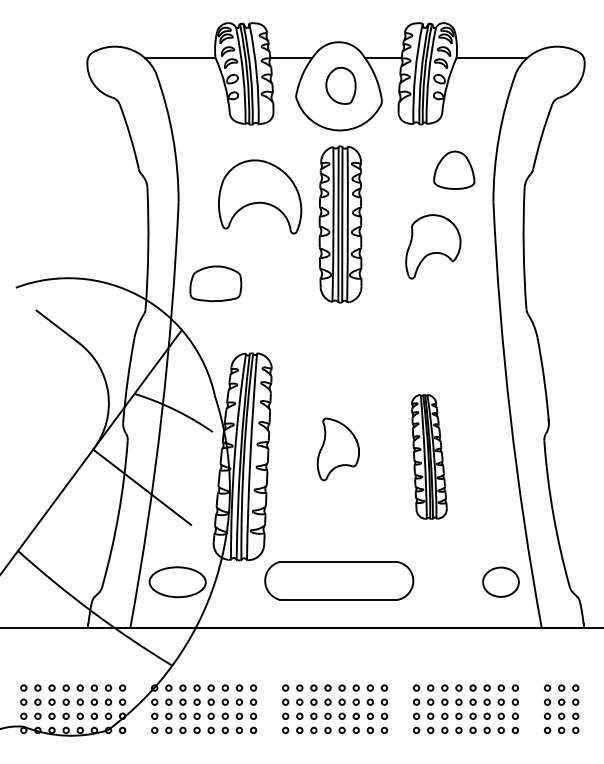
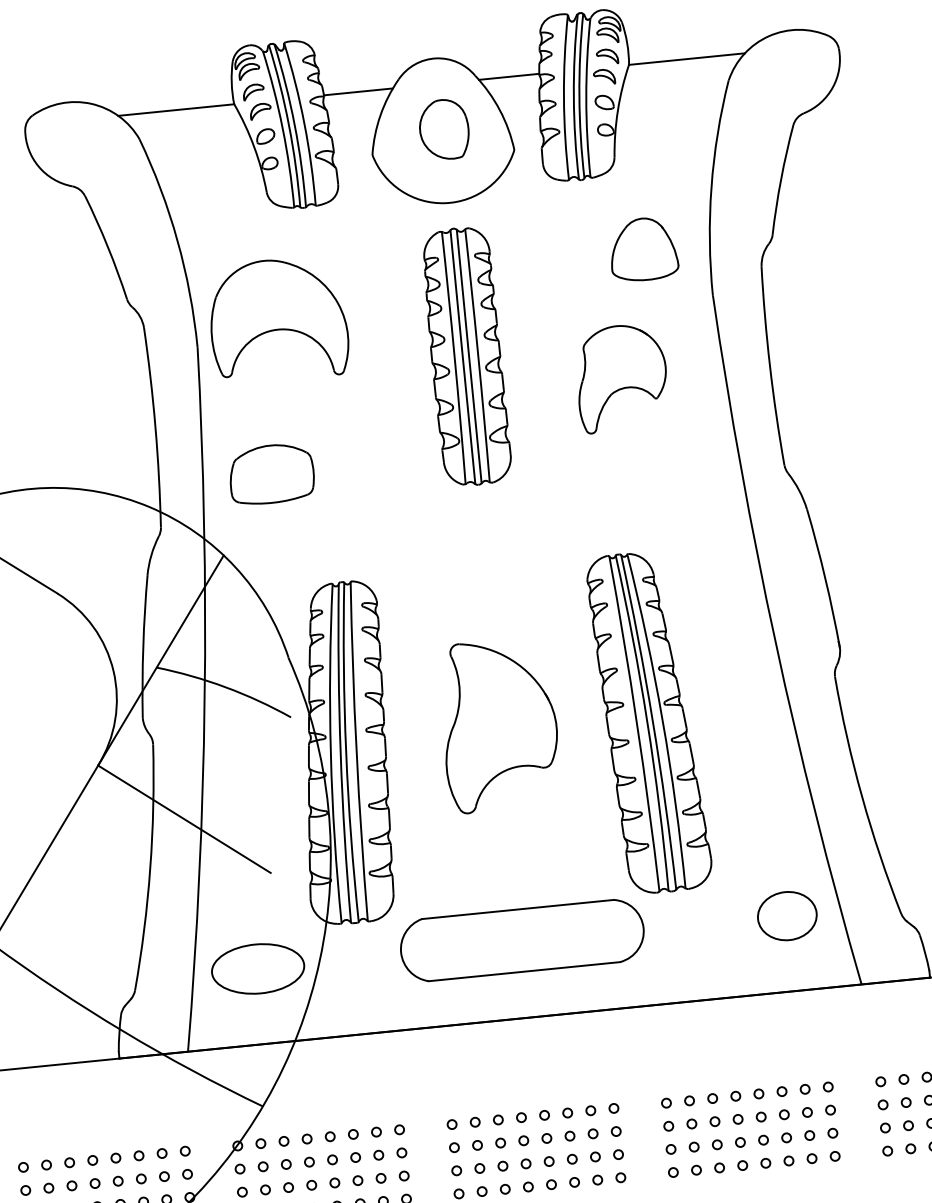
part: (260, 196) -> (278, 319), moved
part: (338, 449) -> (499, 725), size x1.67
part: (429, 456) -> (649, 721), size x1.67

